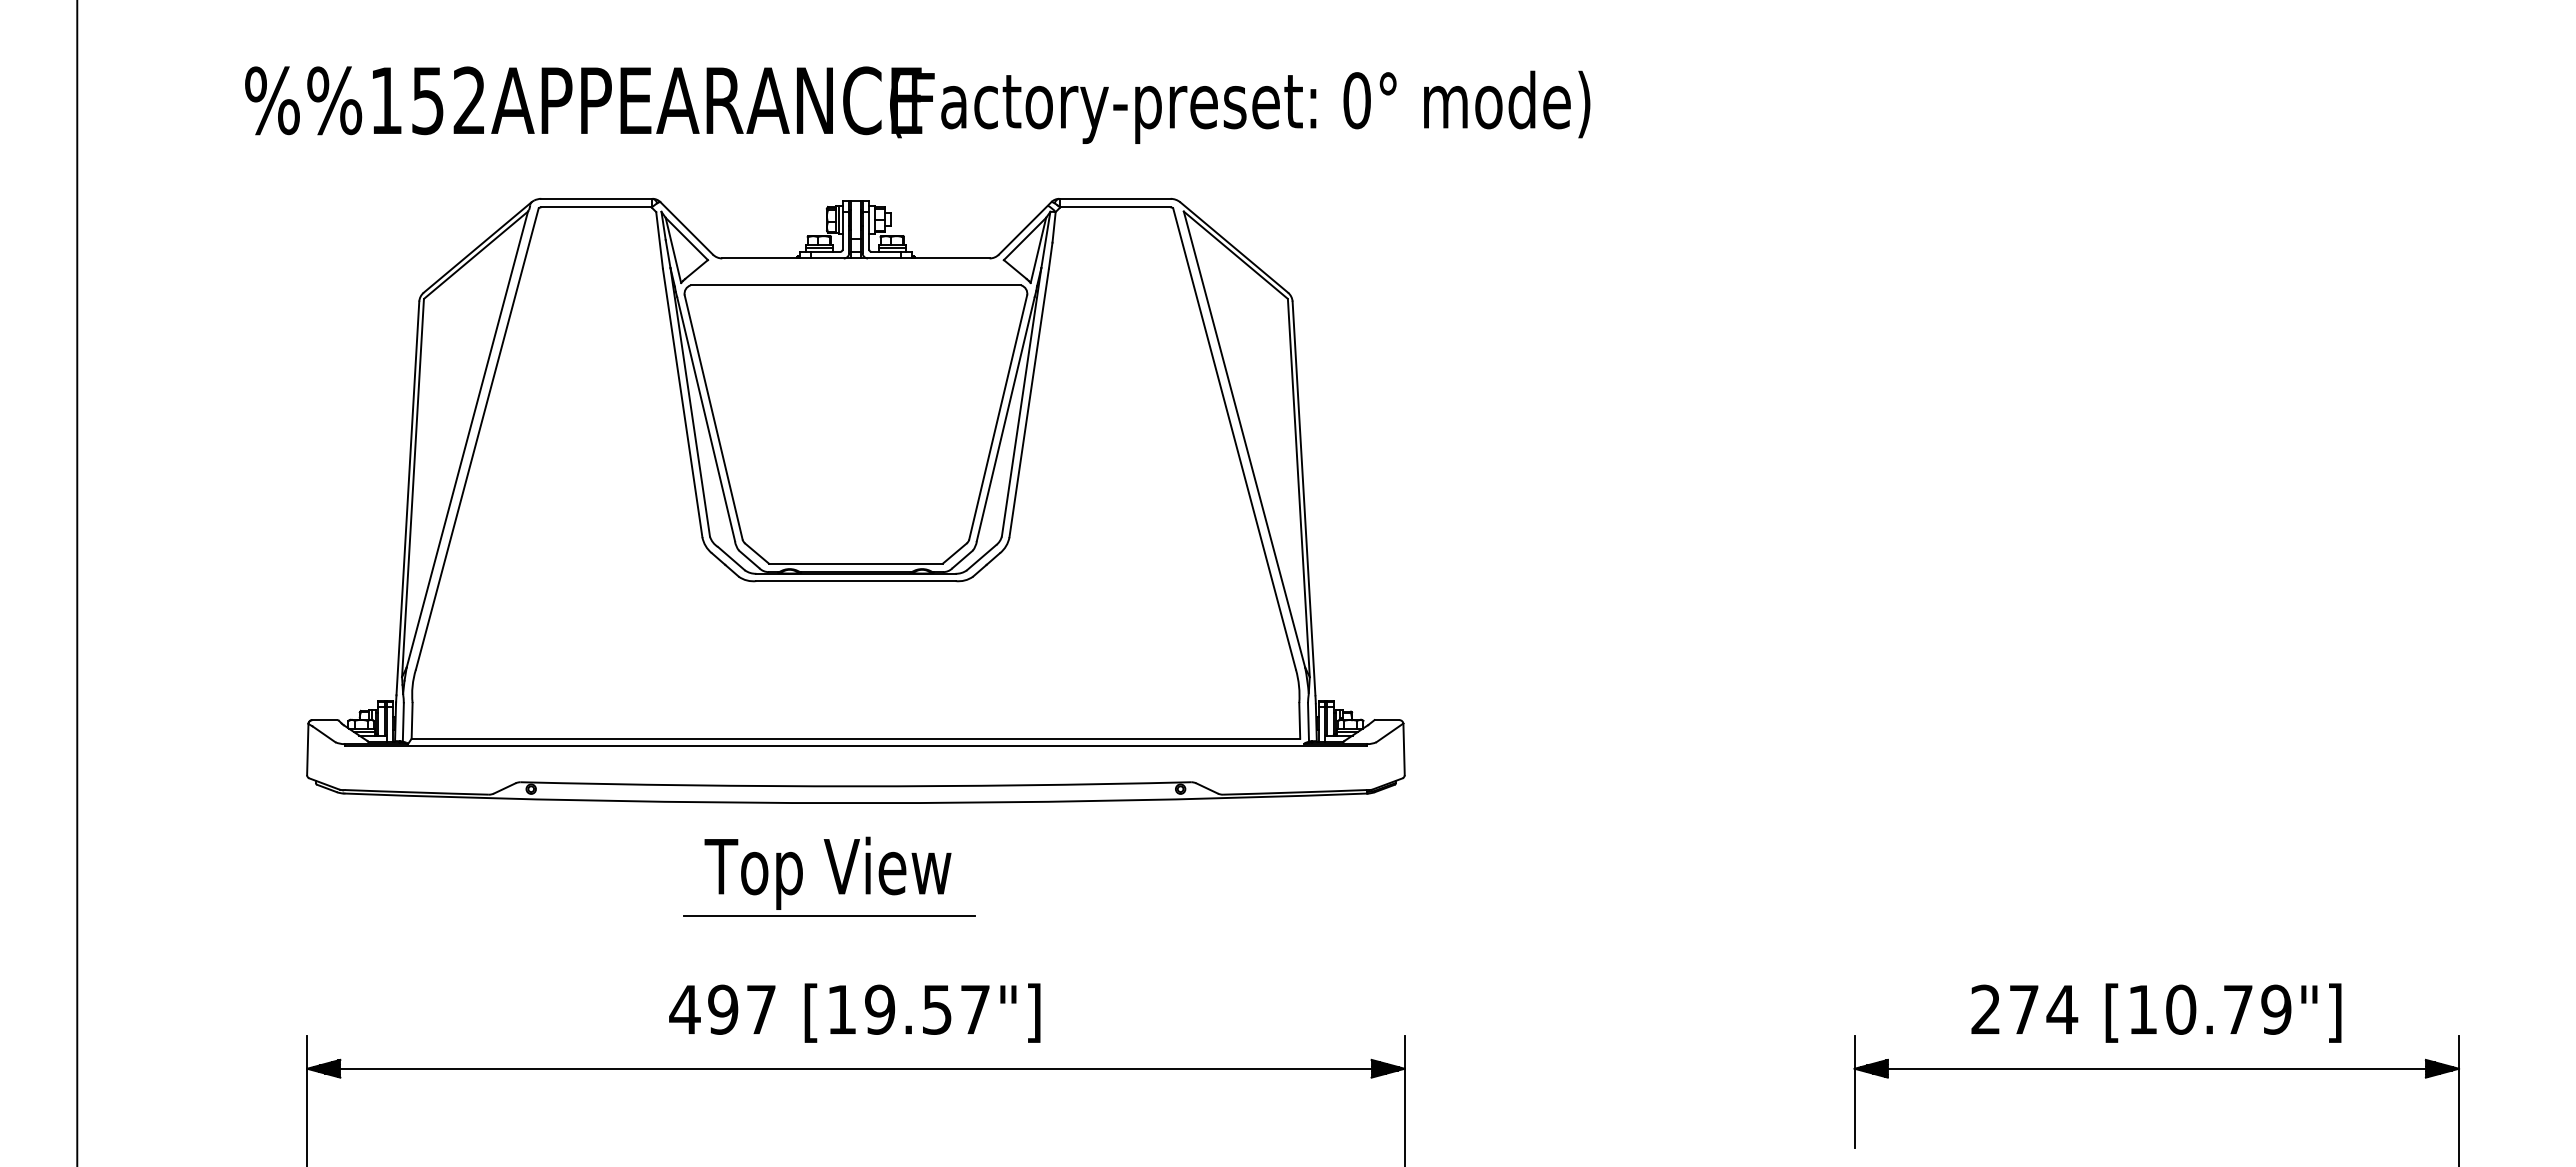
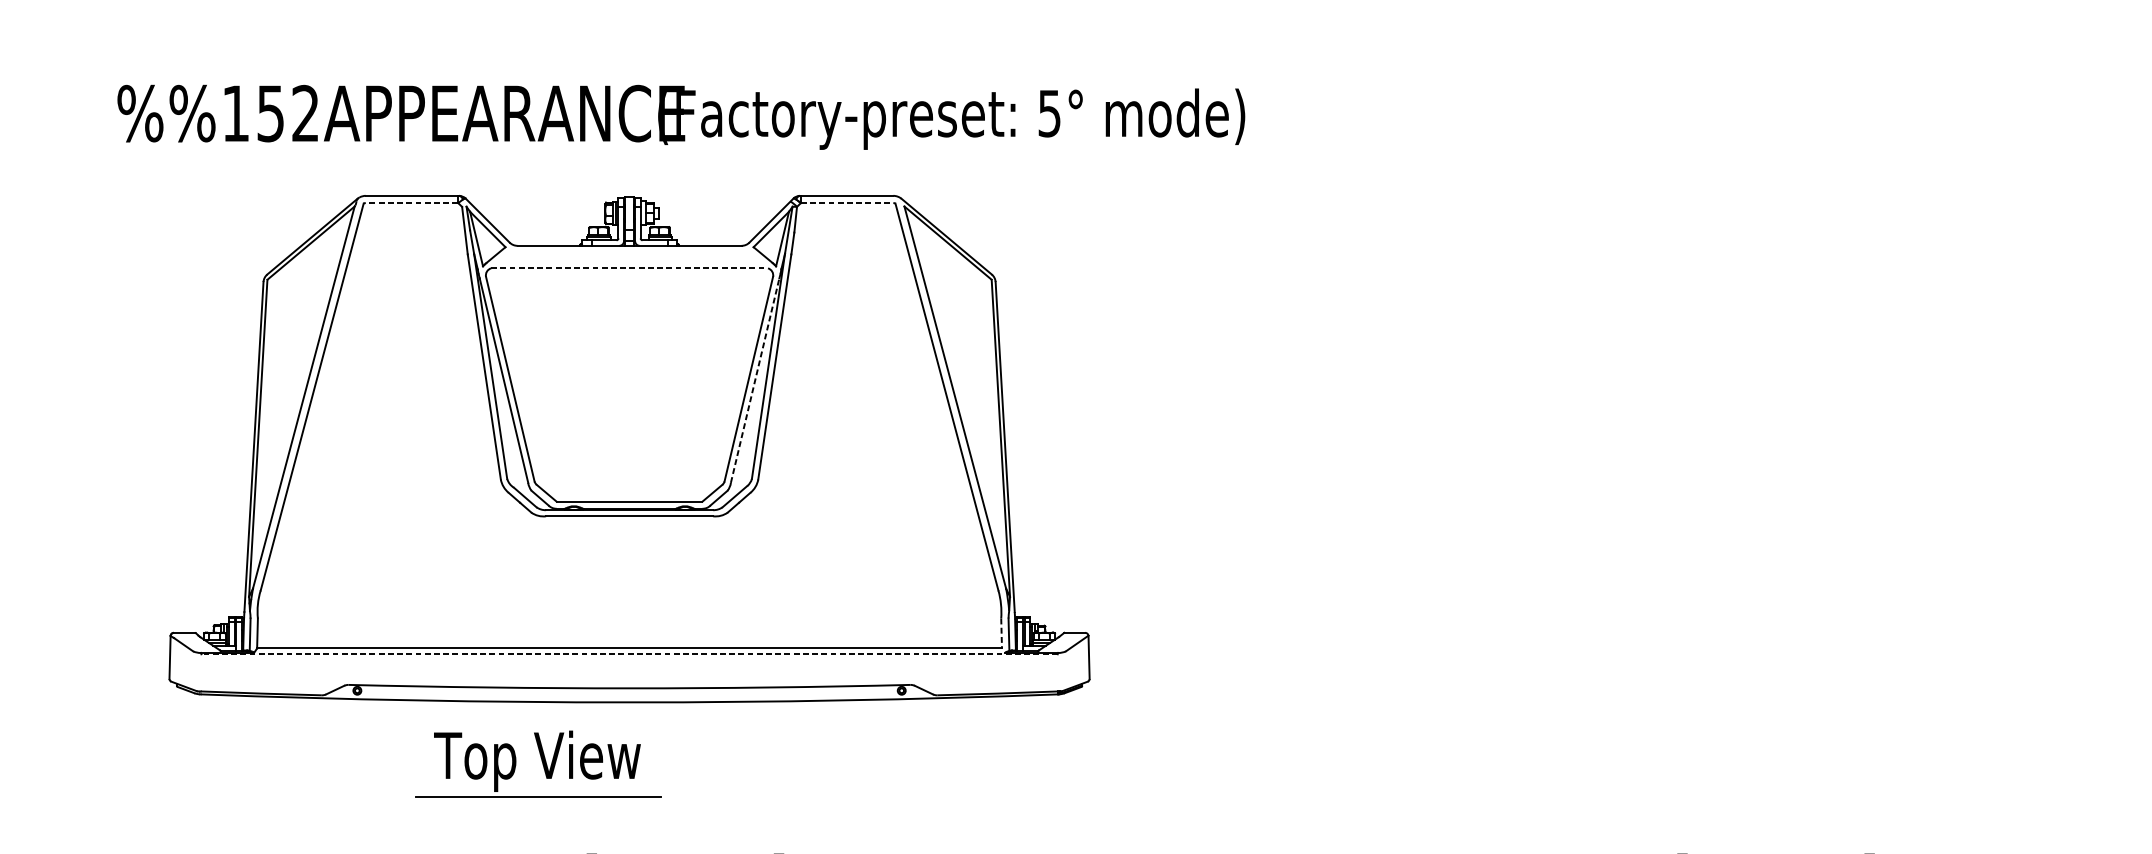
text: (1356, 100) -> (1049, 113), 0° -> 5°
line: (595, 207) -> (411, 203), solid -> dashed
line: (1115, 207) -> (847, 203), solid -> dashed
line: (856, 285) -> (630, 268), solid -> dashed
line: (1005, 418) -> (754, 379), solid -> dashed
line: (1299, 720) -> (1001, 633), solid -> dashed
line: (855, 745) -> (629, 654), solid -> dashed
part: (829, 876) -> (538, 763), moved

